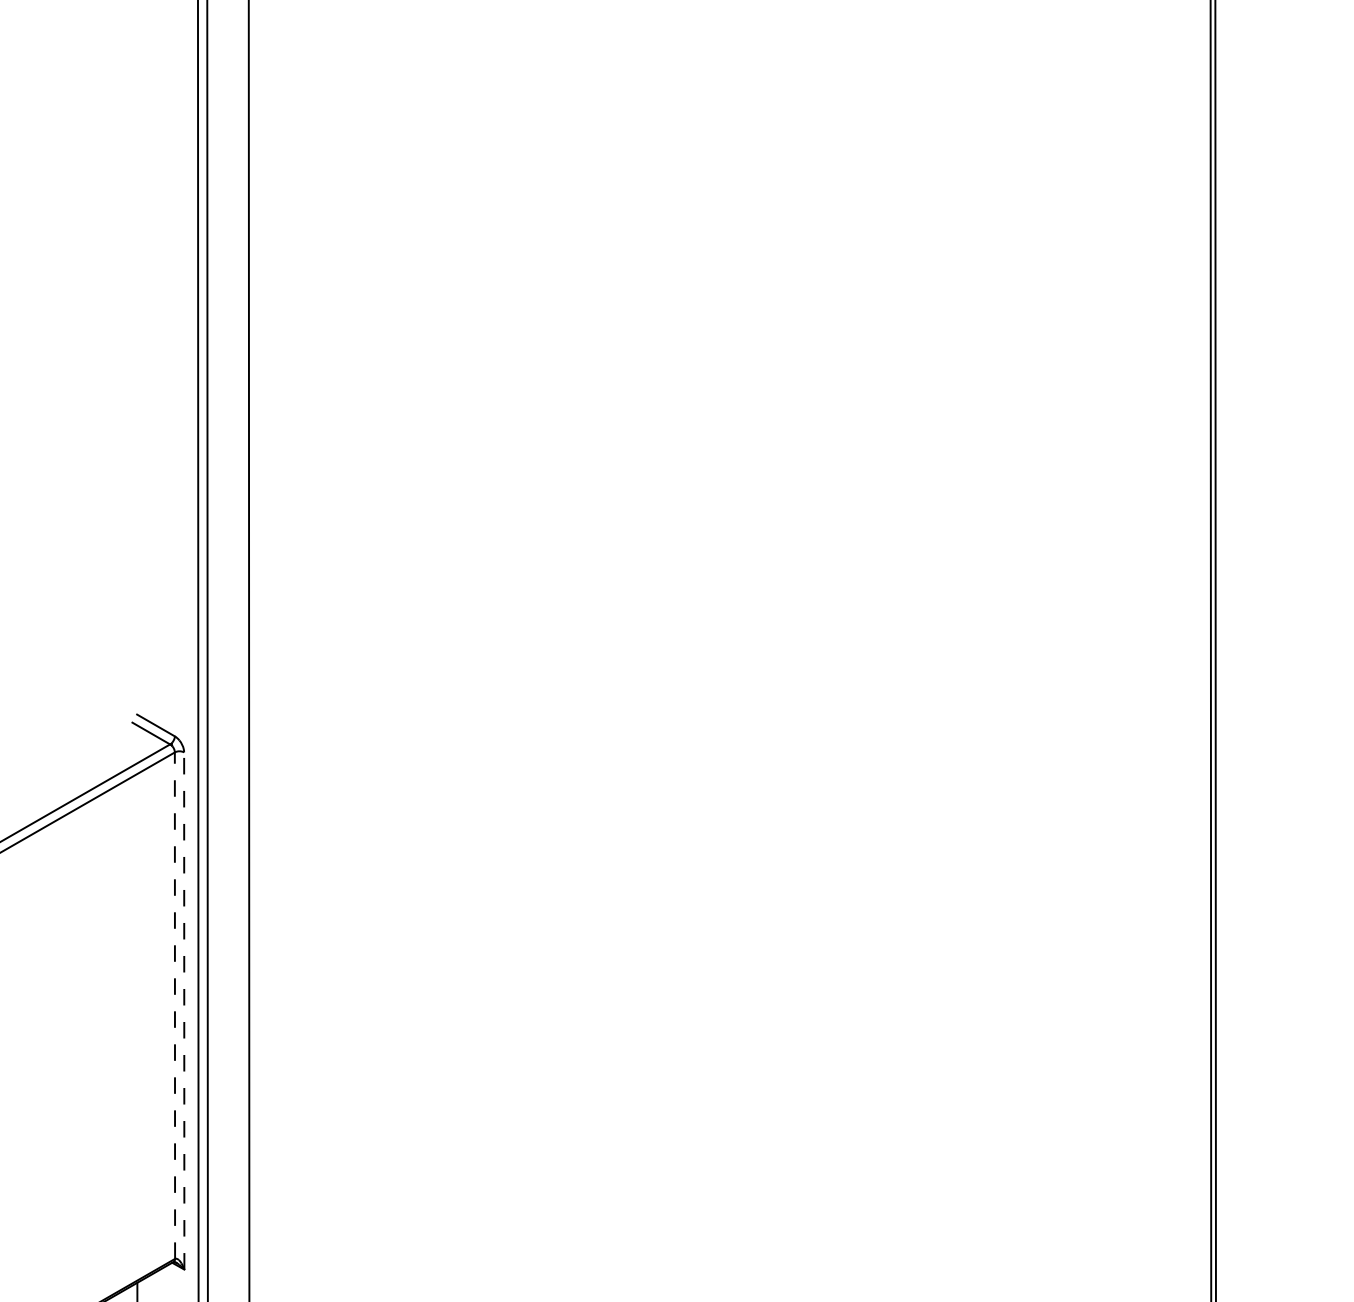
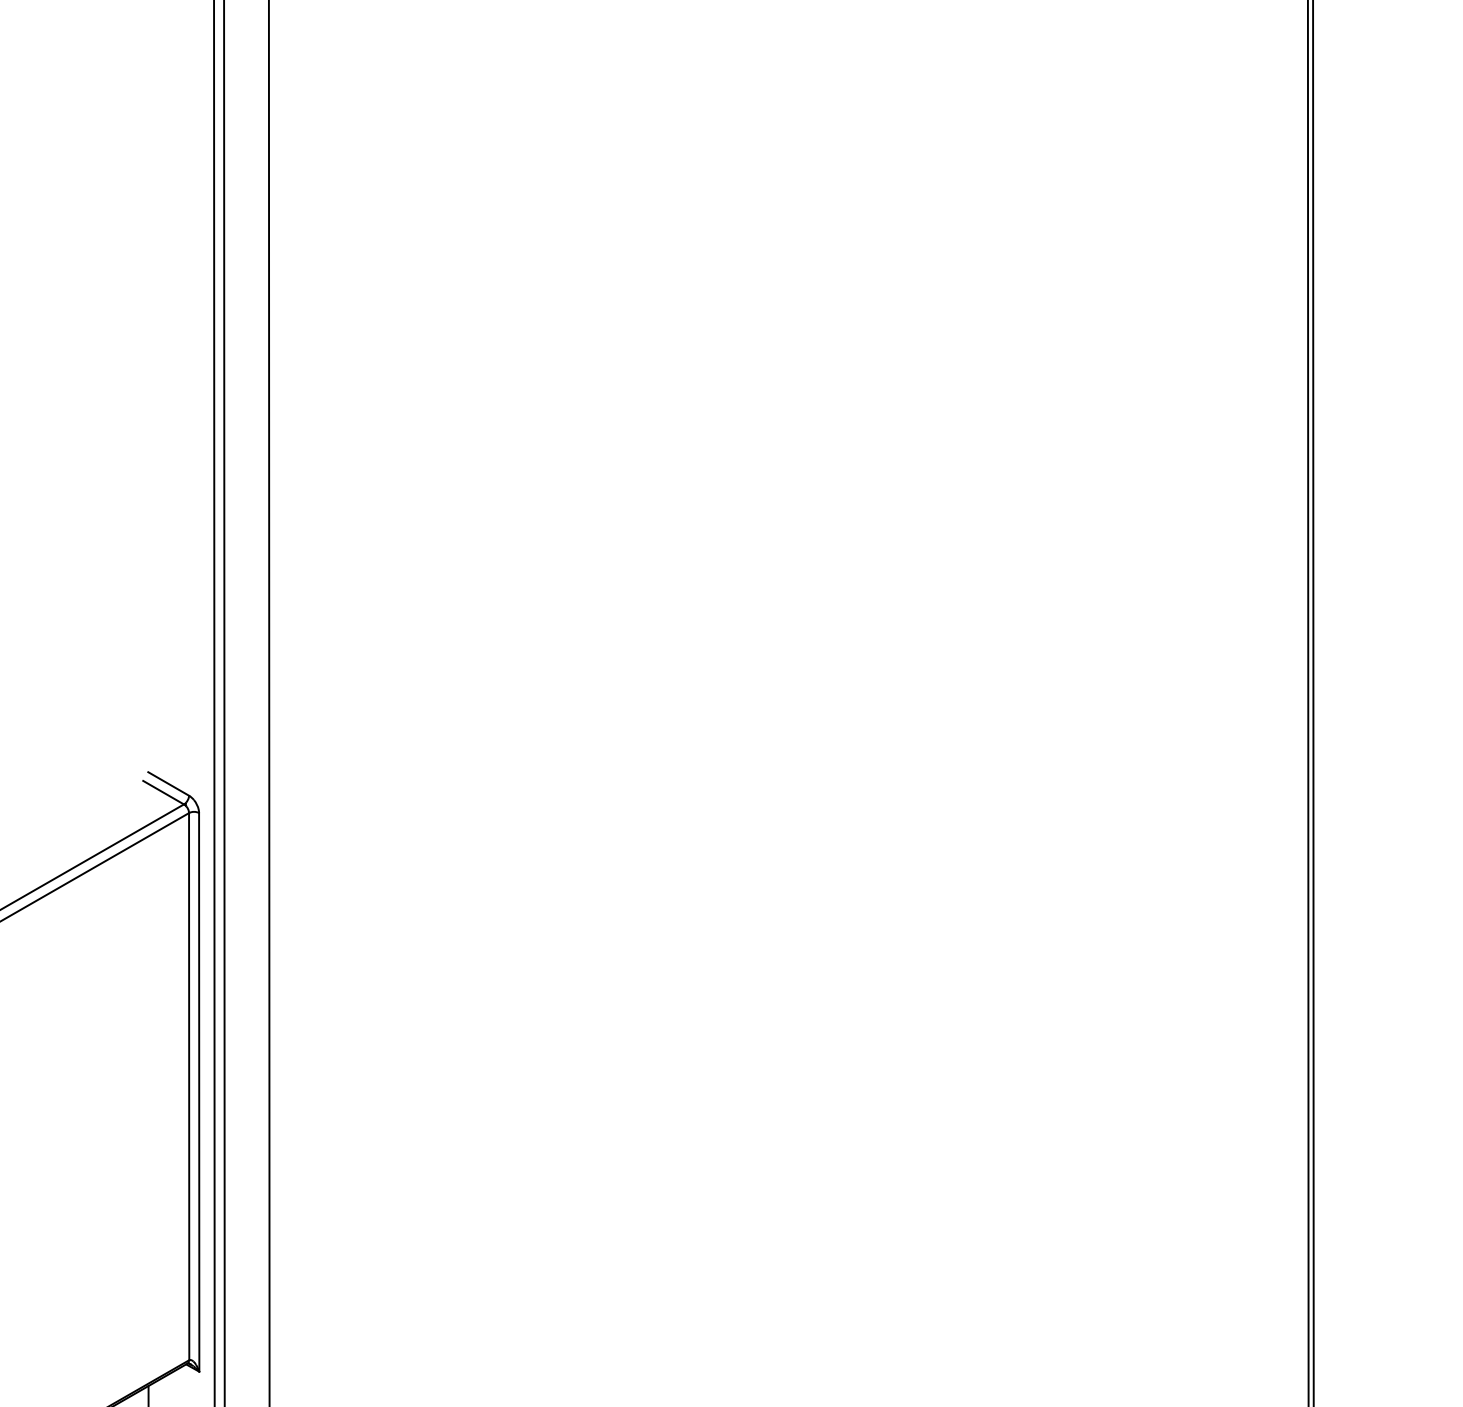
line: (175, 1005) -> (189, 1086), dashed -> solid
line: (184, 1010) -> (199, 1091), dashed -> solid

